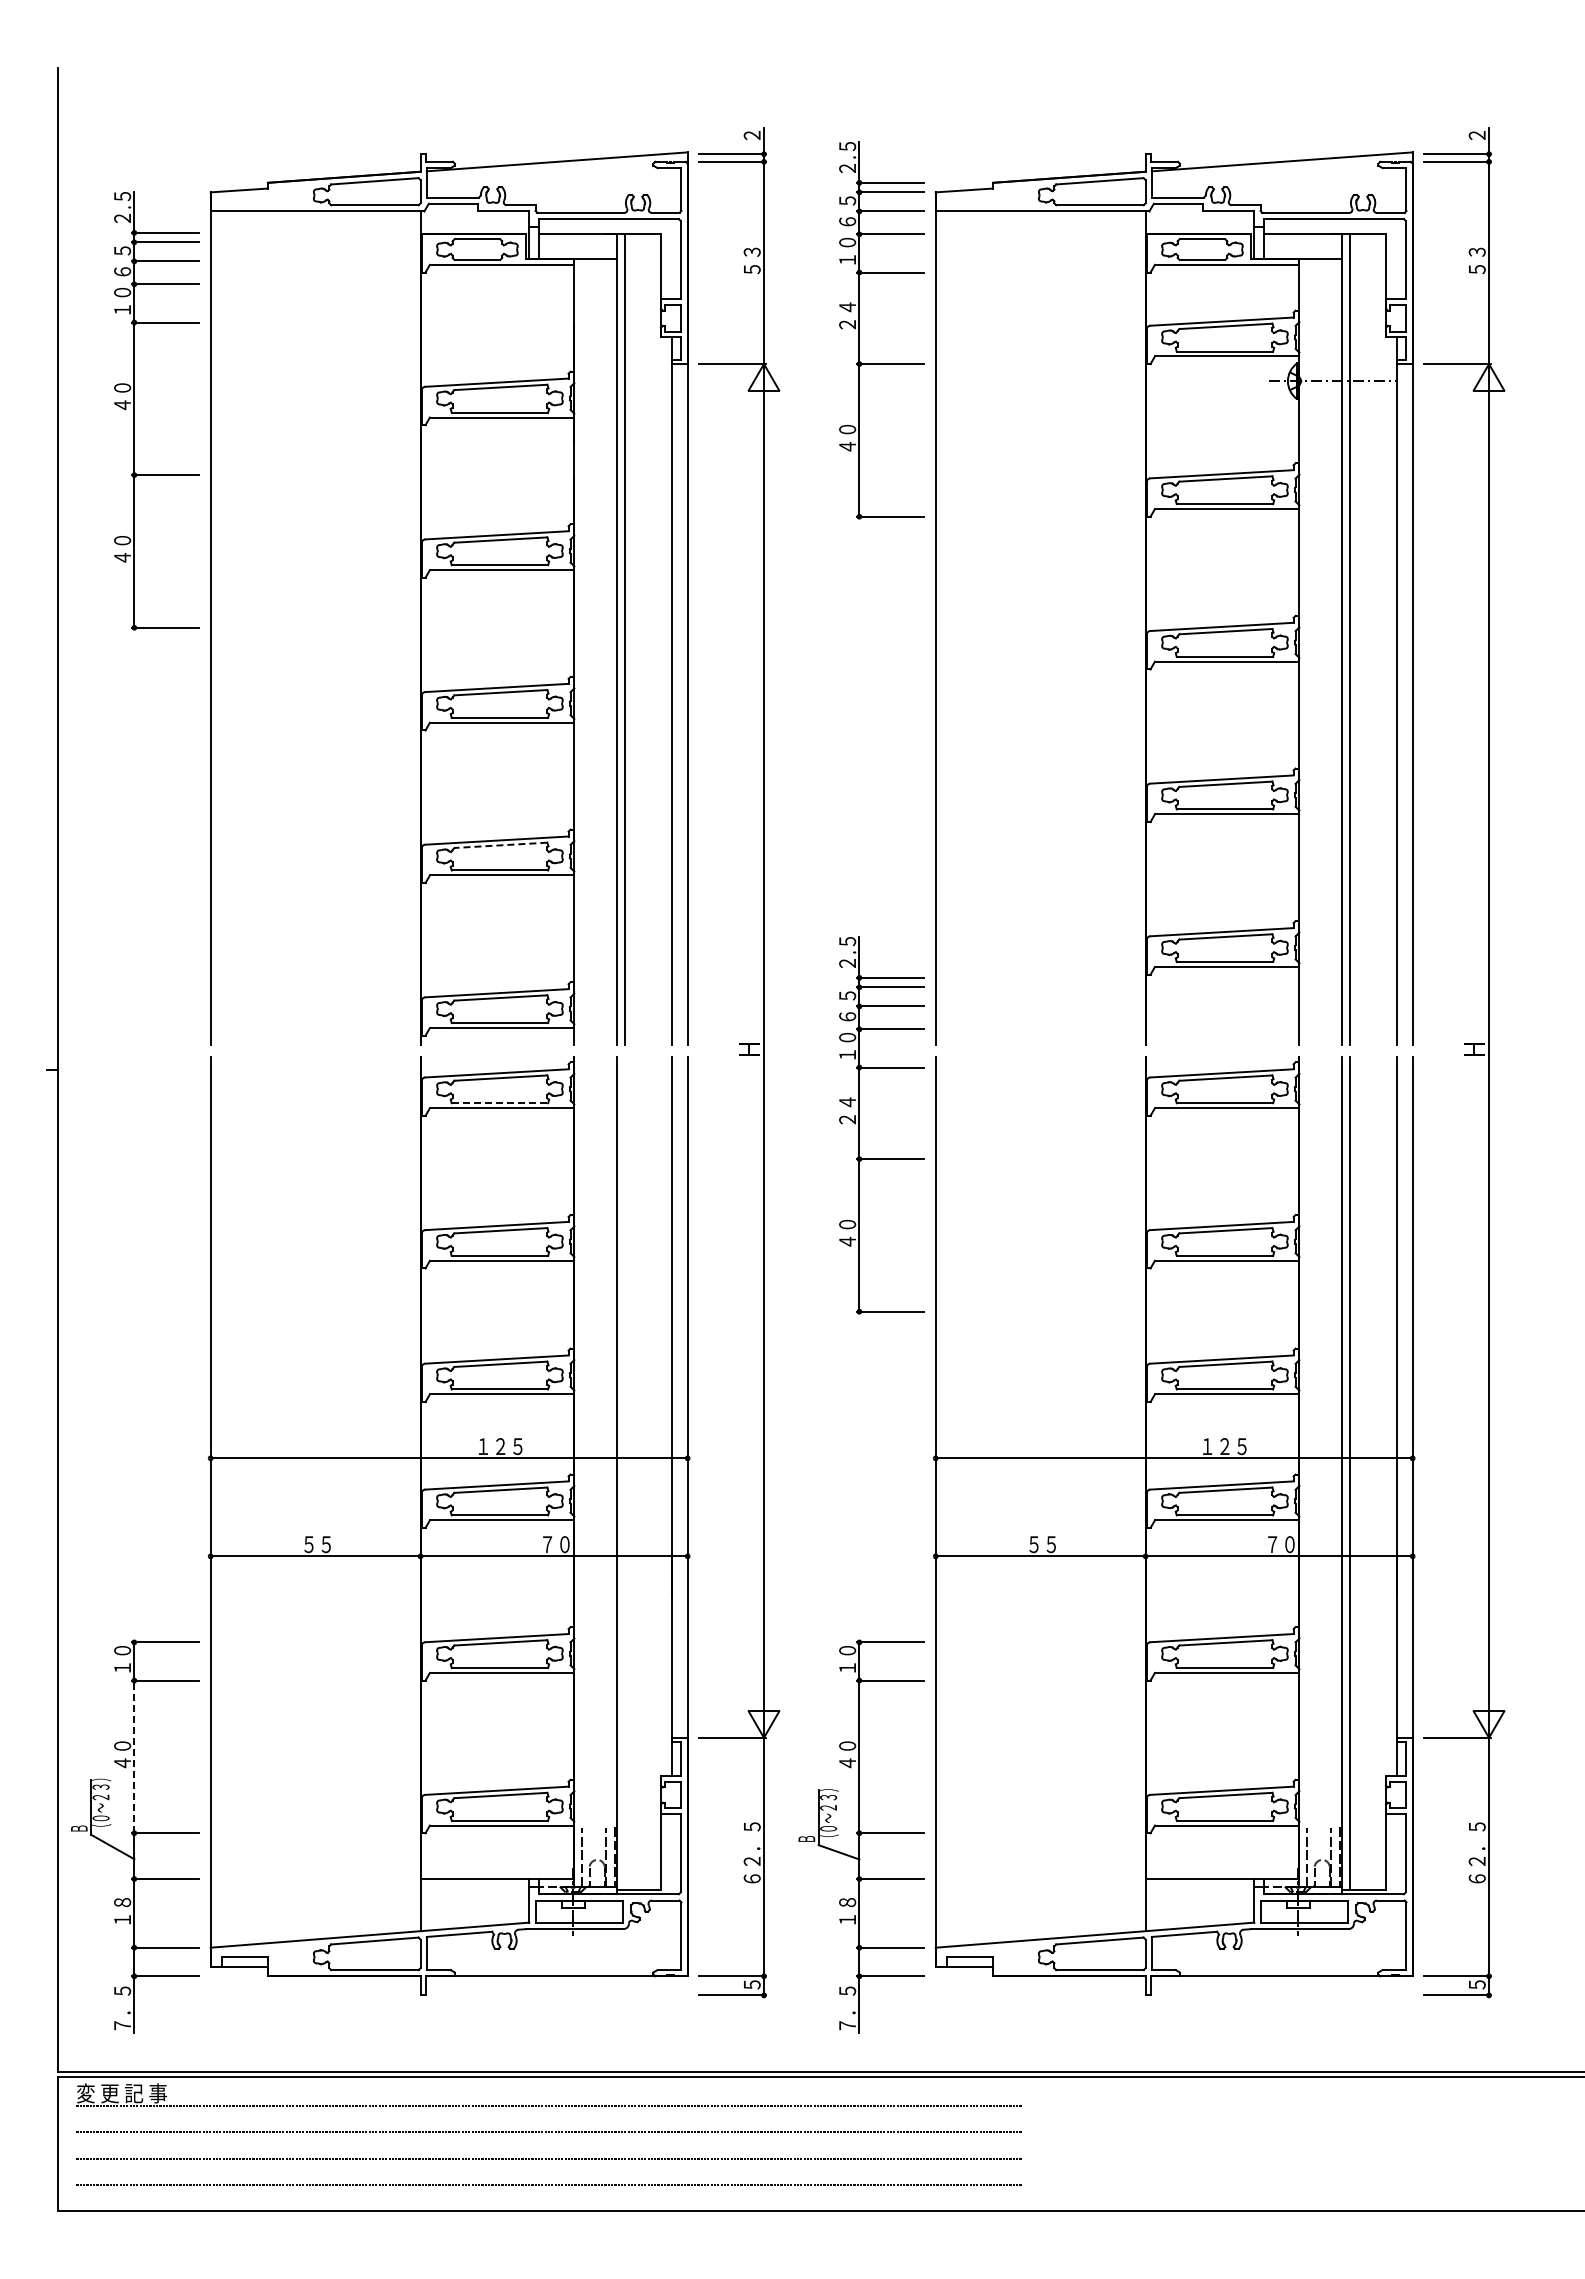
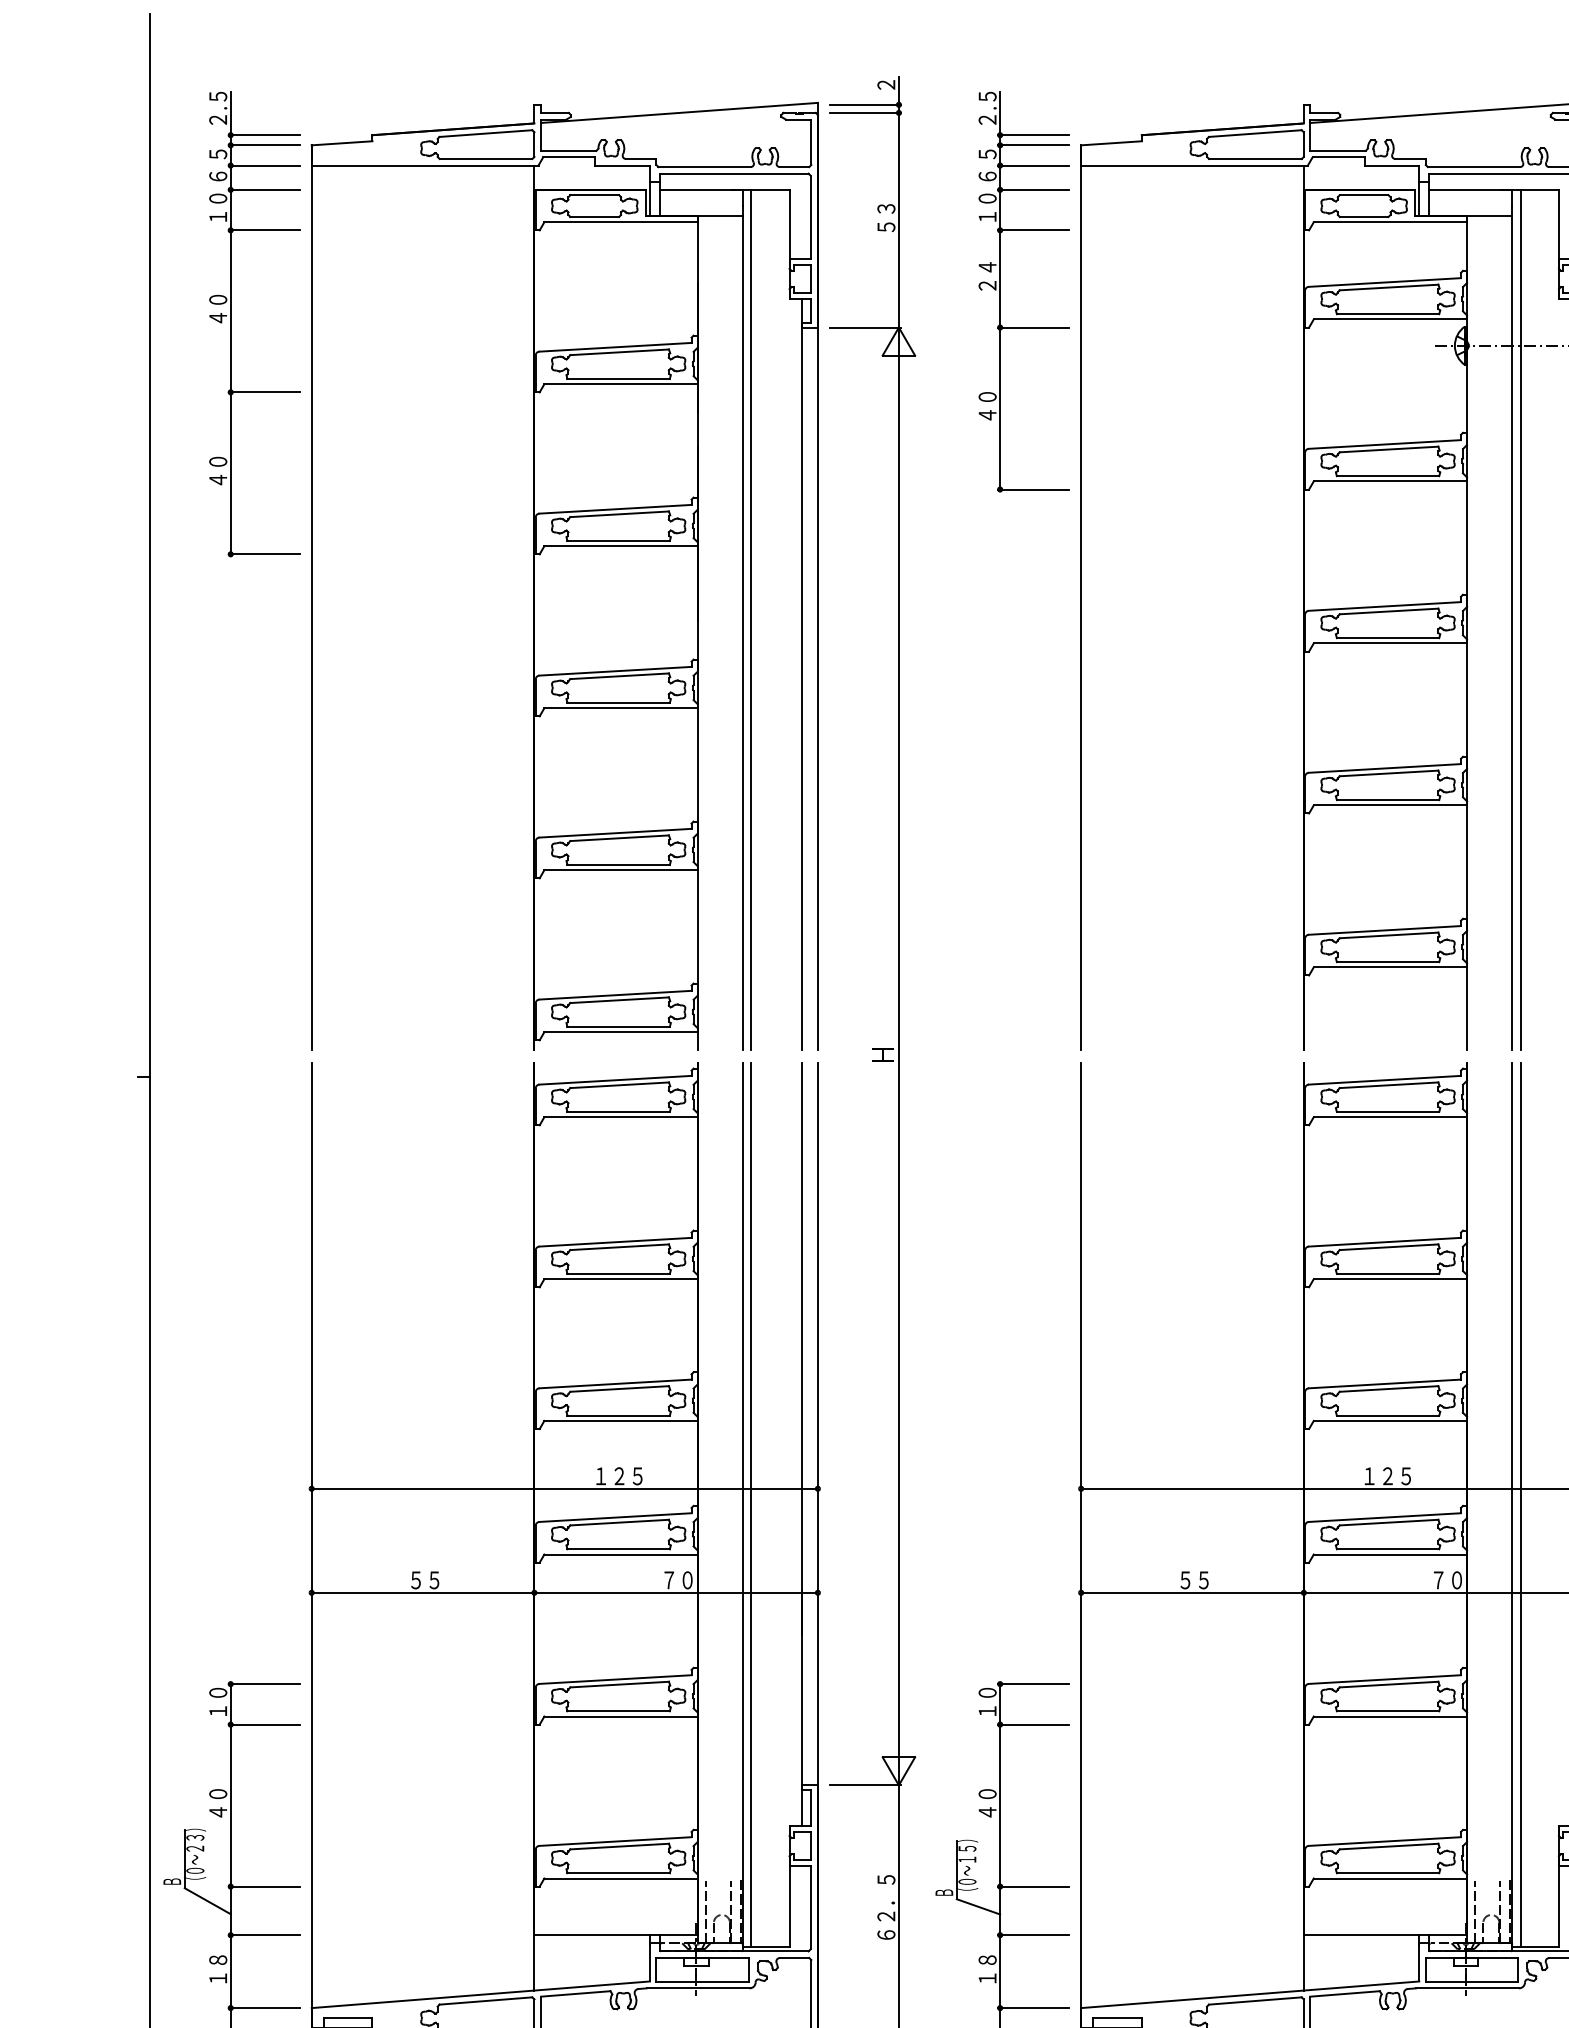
part: (134, 410) -> (230, 323), moved
line: (500, 845) -> (619, 838), dashed -> solid
line: (500, 1103) -> (619, 1112), dashed -> solid
part: (859, 1125) -> (1000, 1135), removed
line: (624, 1473) -> (750, 1504), added
line: (134, 1756) -> (230, 1805), dashed -> solid
text: (828, 1802) -> (967, 1853), （０～２３） -> （０～１５）

